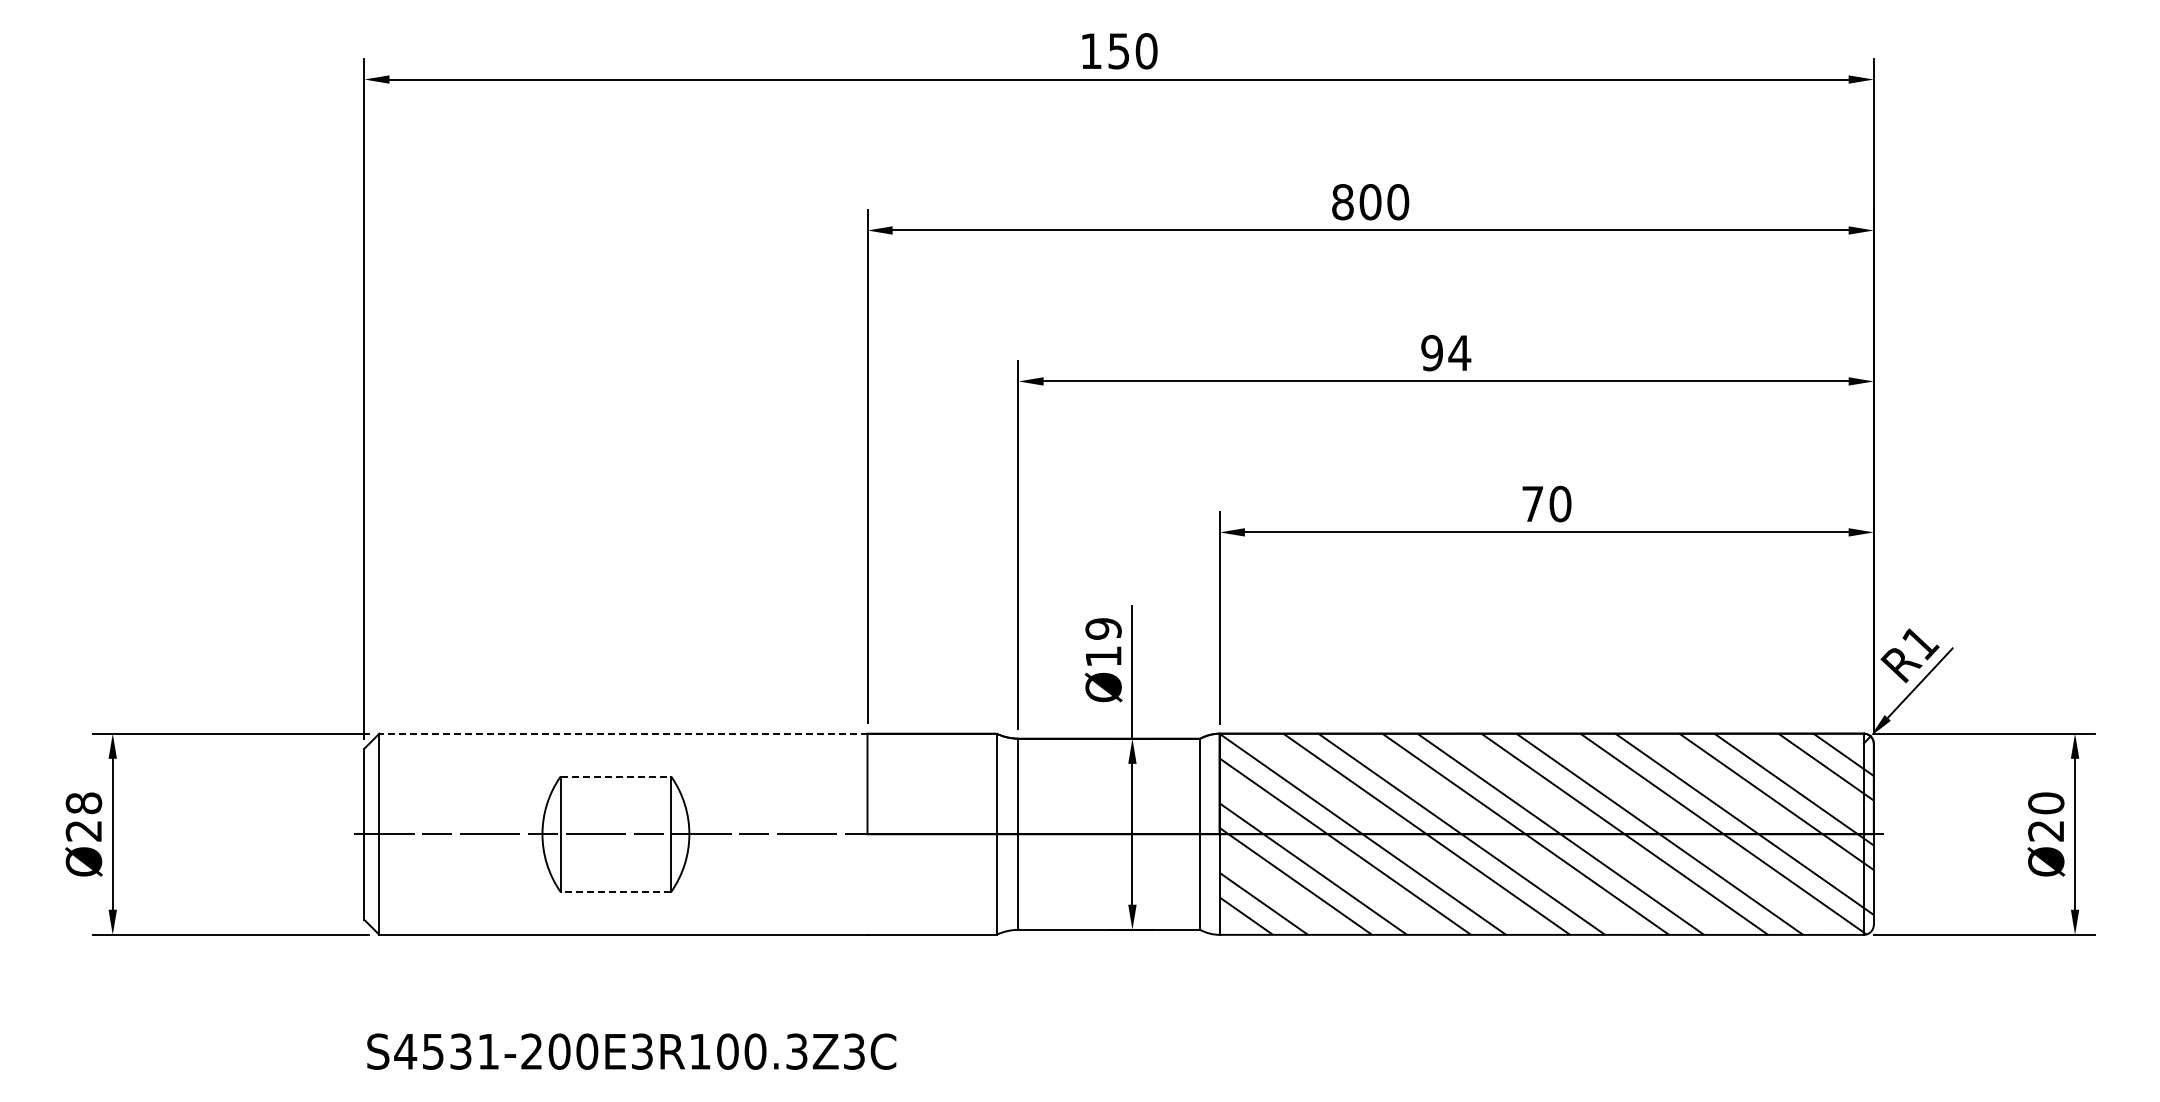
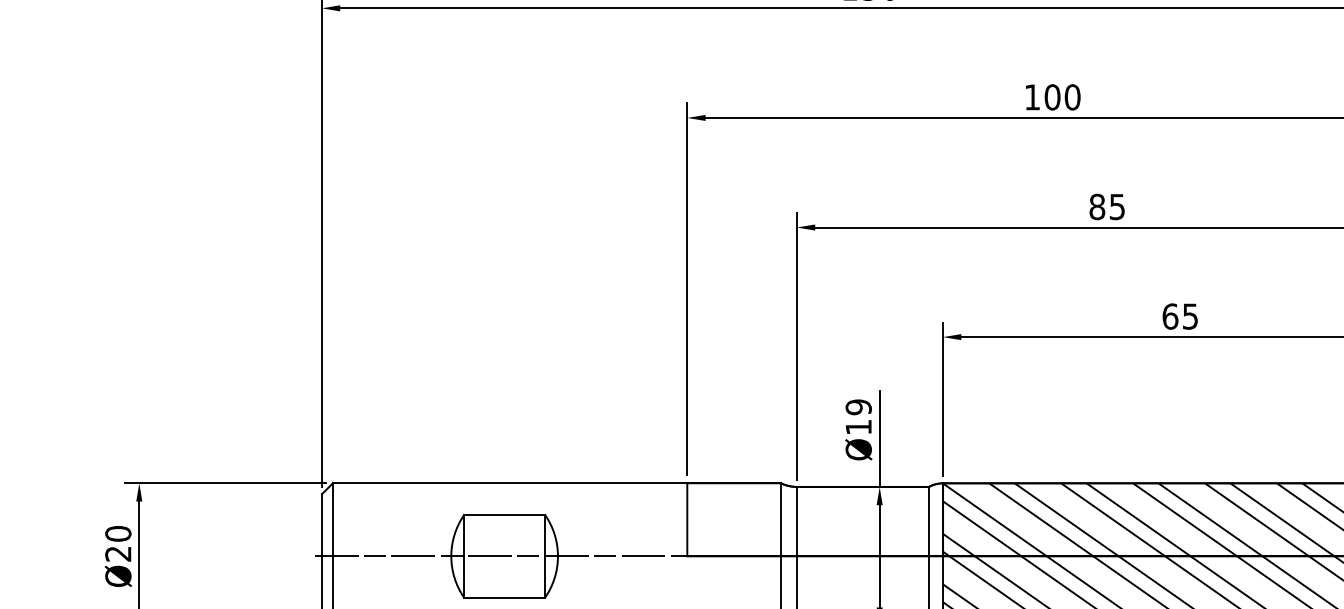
text: (1342, 202) -> (1032, 97), 800 -> 100
text: (1446, 353) -> (1107, 207), 94 -> 85
text: (1546, 503) -> (1180, 316), 70 -> 65
line: (622, 733) -> (509, 483), dashed -> solid
line: (616, 776) -> (505, 514), dashed -> solid
text: (83, 803) -> (118, 533), Ø28 -> Ø20
line: (615, 891) -> (504, 597), dashed -> solid

